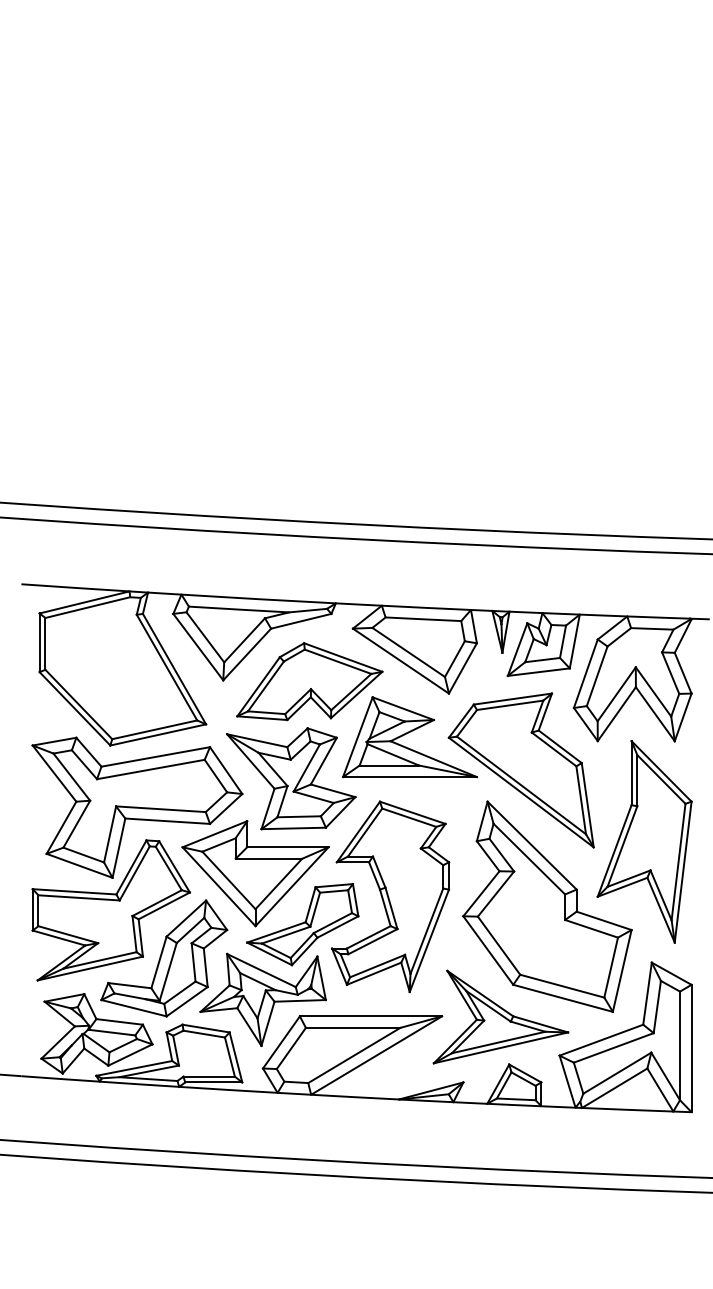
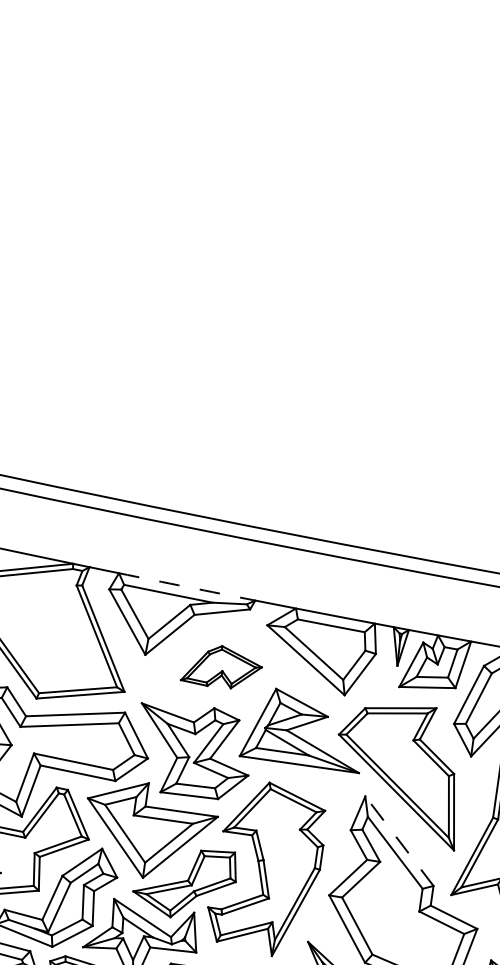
arc: (258, 599) -> (186, 587), solid -> dashed
part: (309, 681) -> (222, 666), size x0.6
line: (532, 845) -> (399, 841), solid -> dashed

